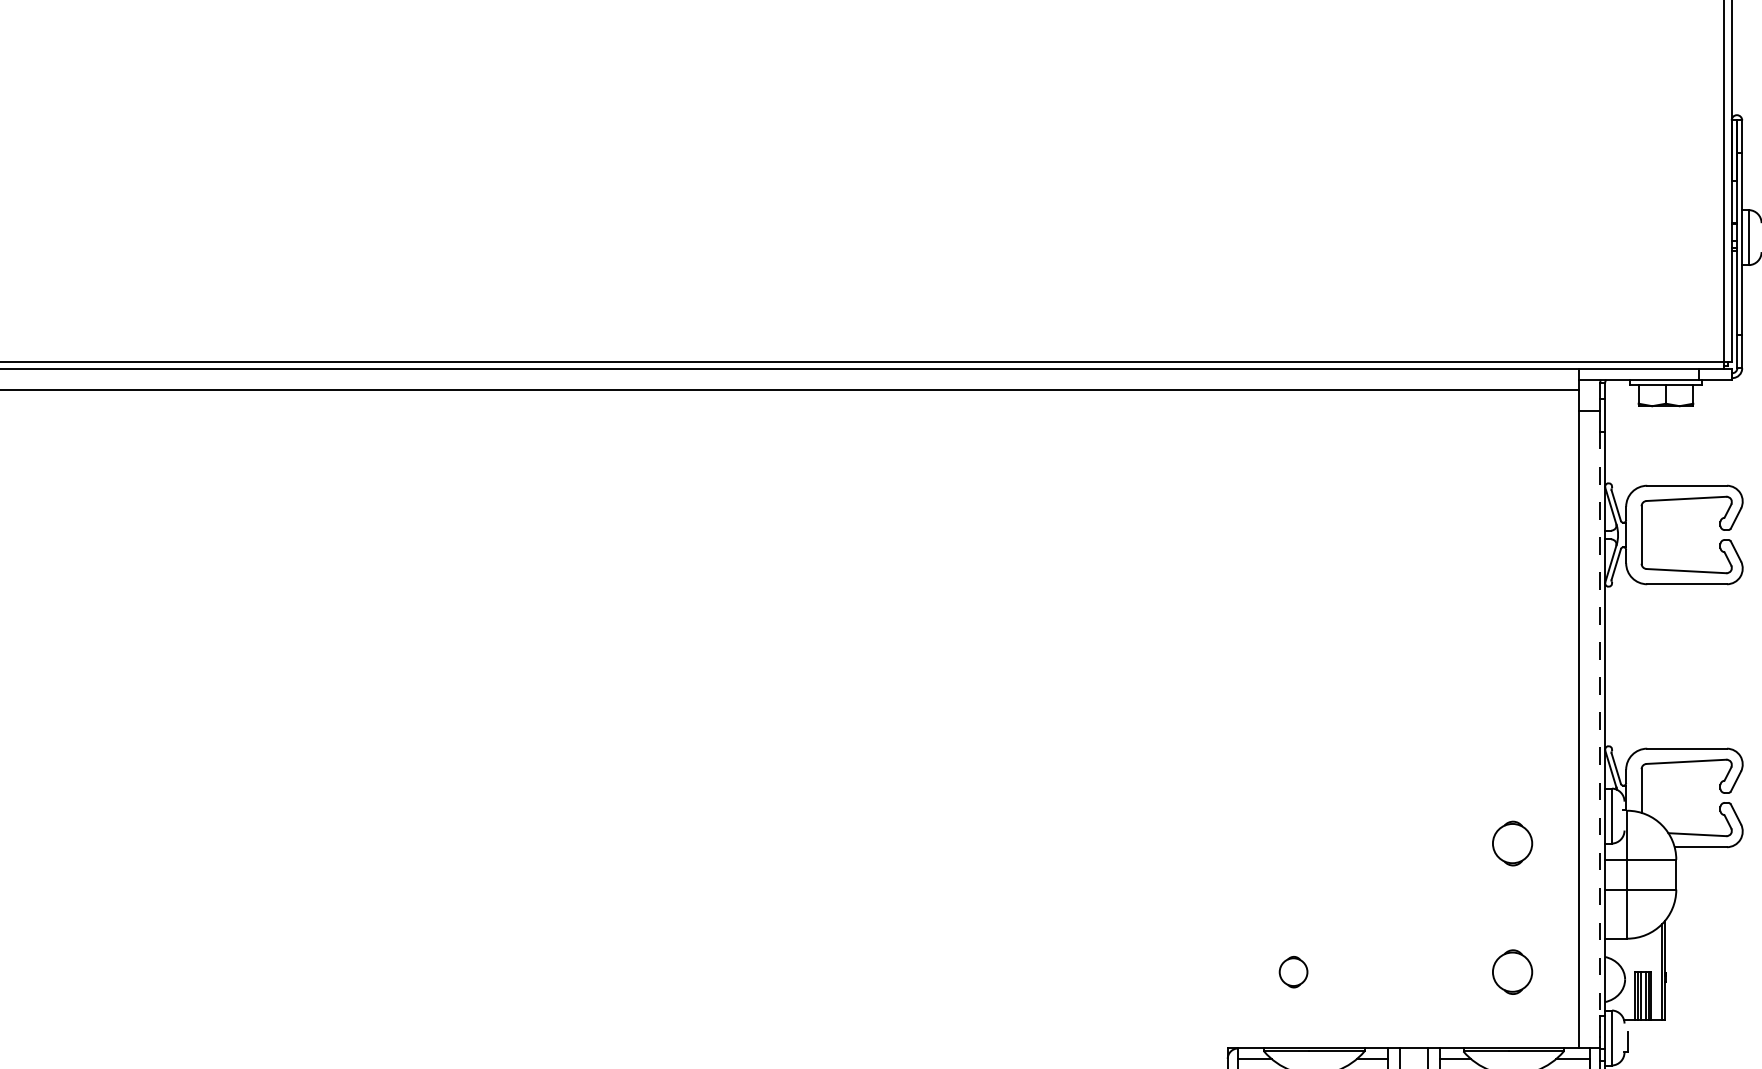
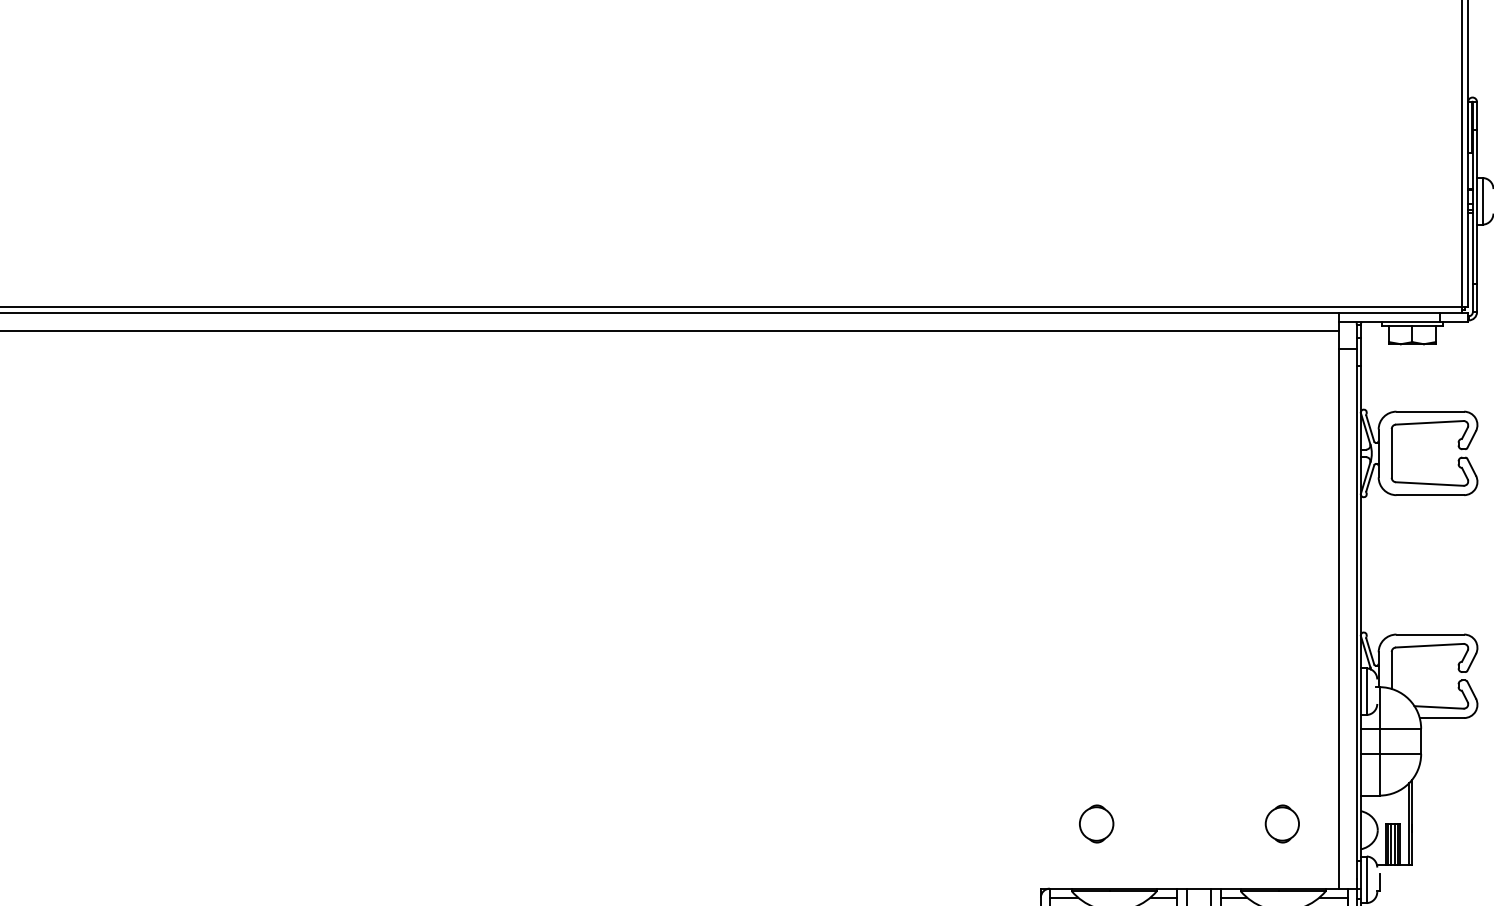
line: (1600, 723) -> (1356, 613), dashed -> solid
part: (1511, 842) -> (1281, 714), removed
part: (1293, 971) -> (1096, 823), size x1.43

